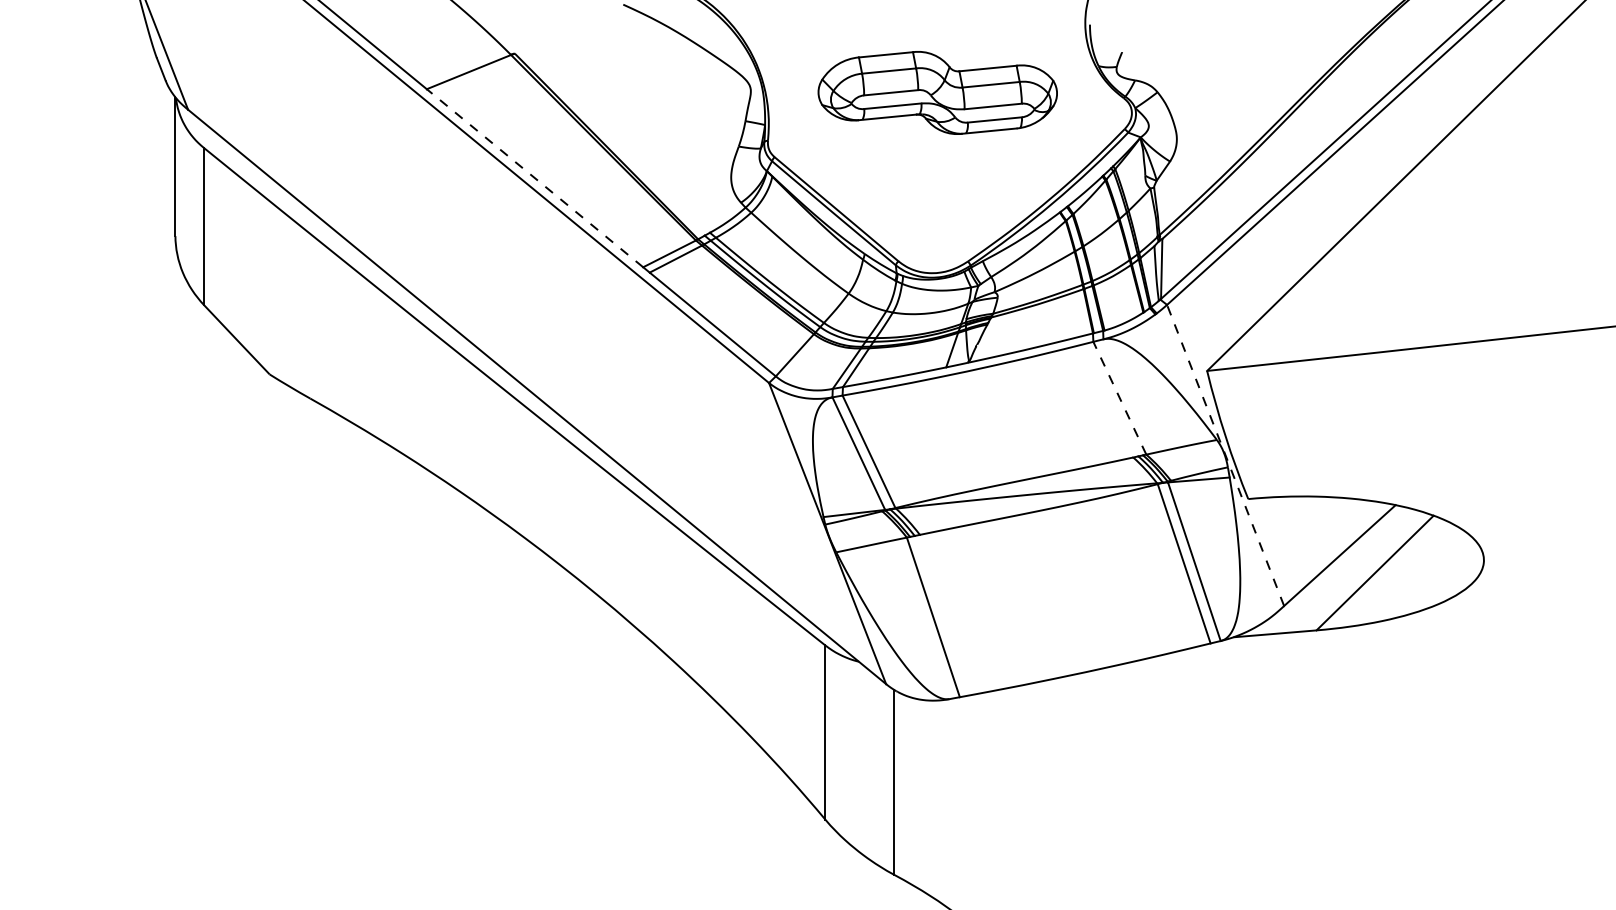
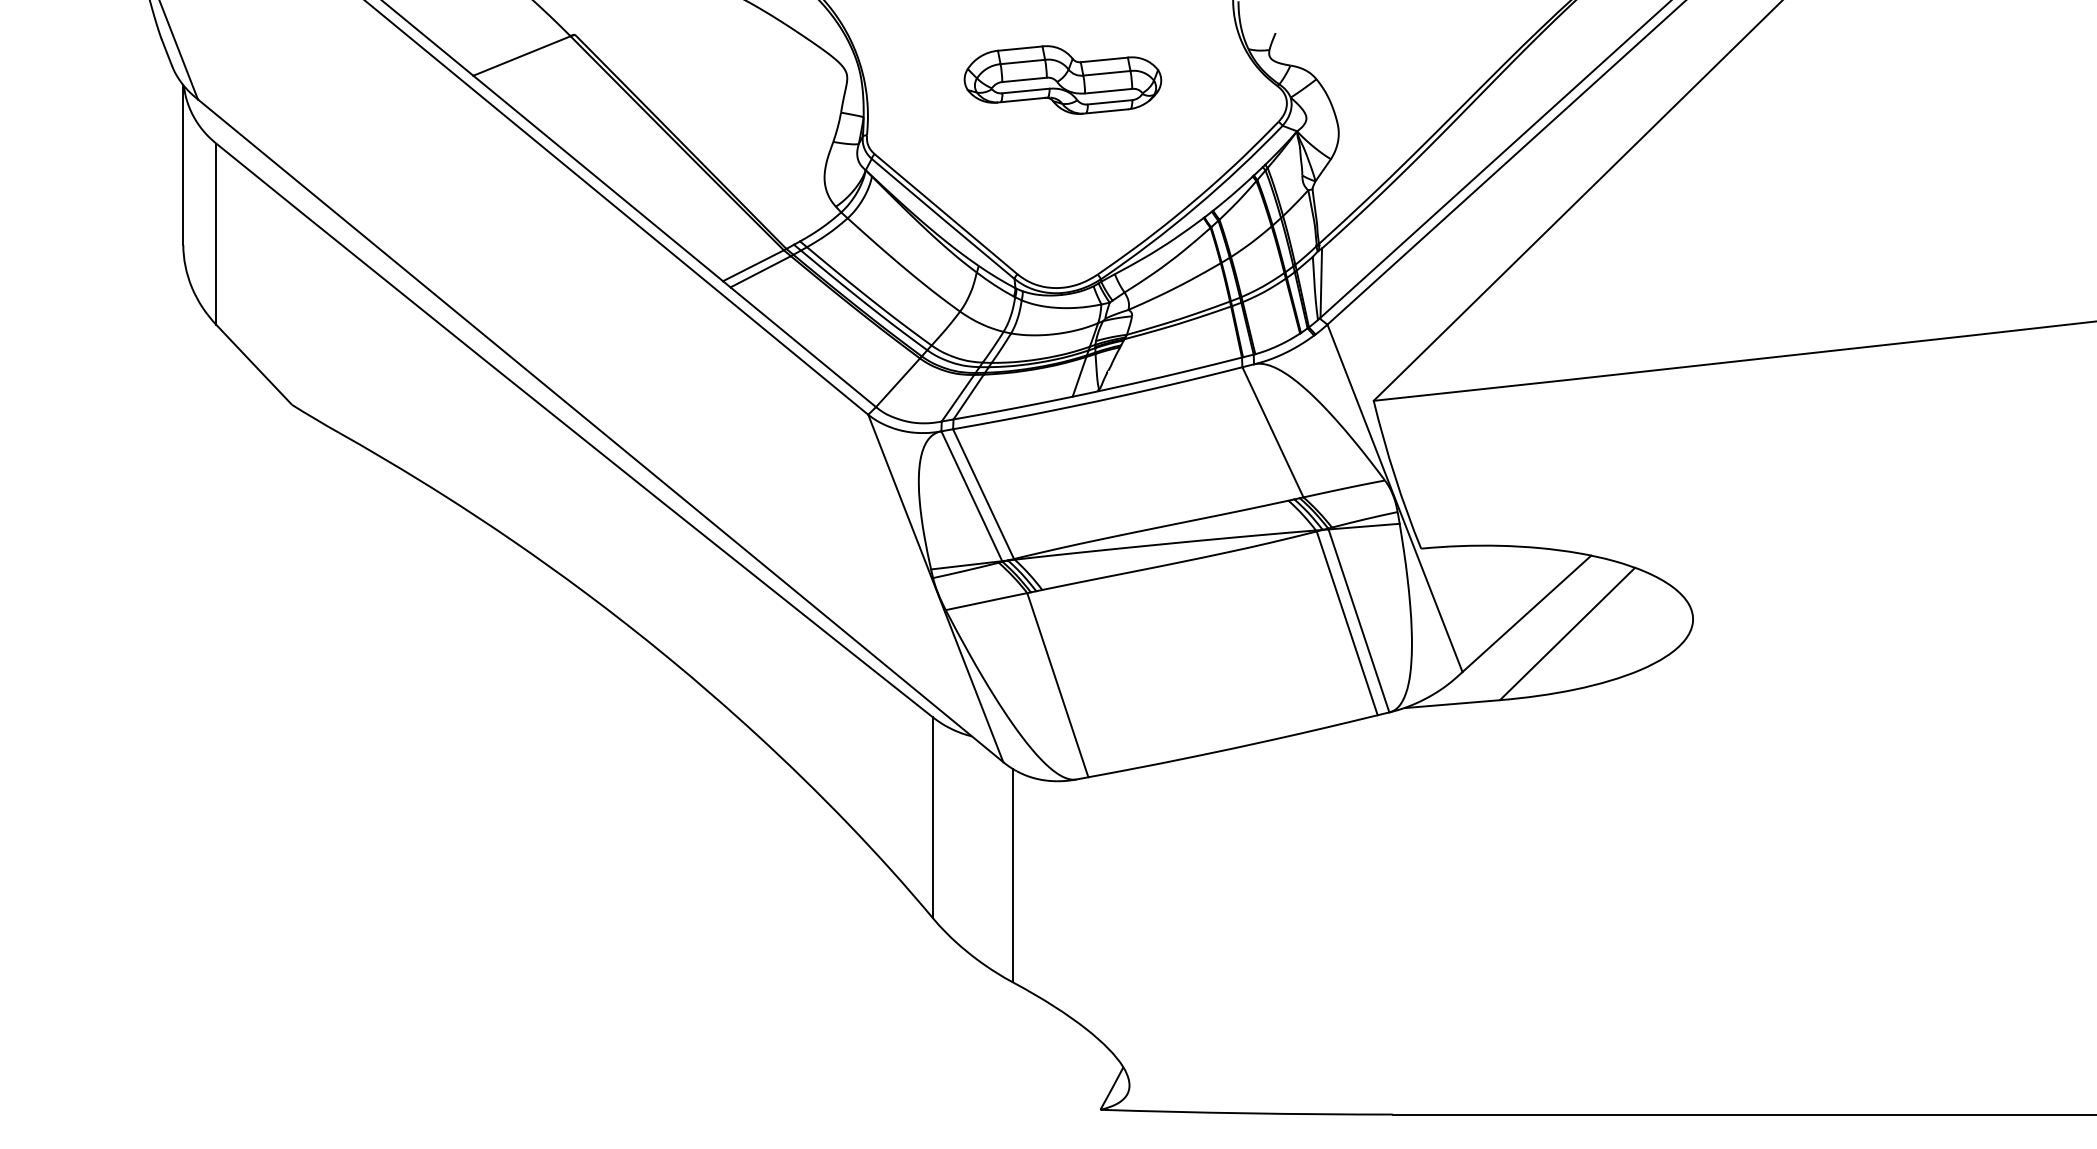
part: (937, 92) -> (1062, 79), size x0.71
line: (535, 178) -> (598, 178), dashed -> solid
line: (1119, 398) -> (1272, 432), dashed -> solid
line: (1225, 454) -> (1394, 497), dashed -> solid

